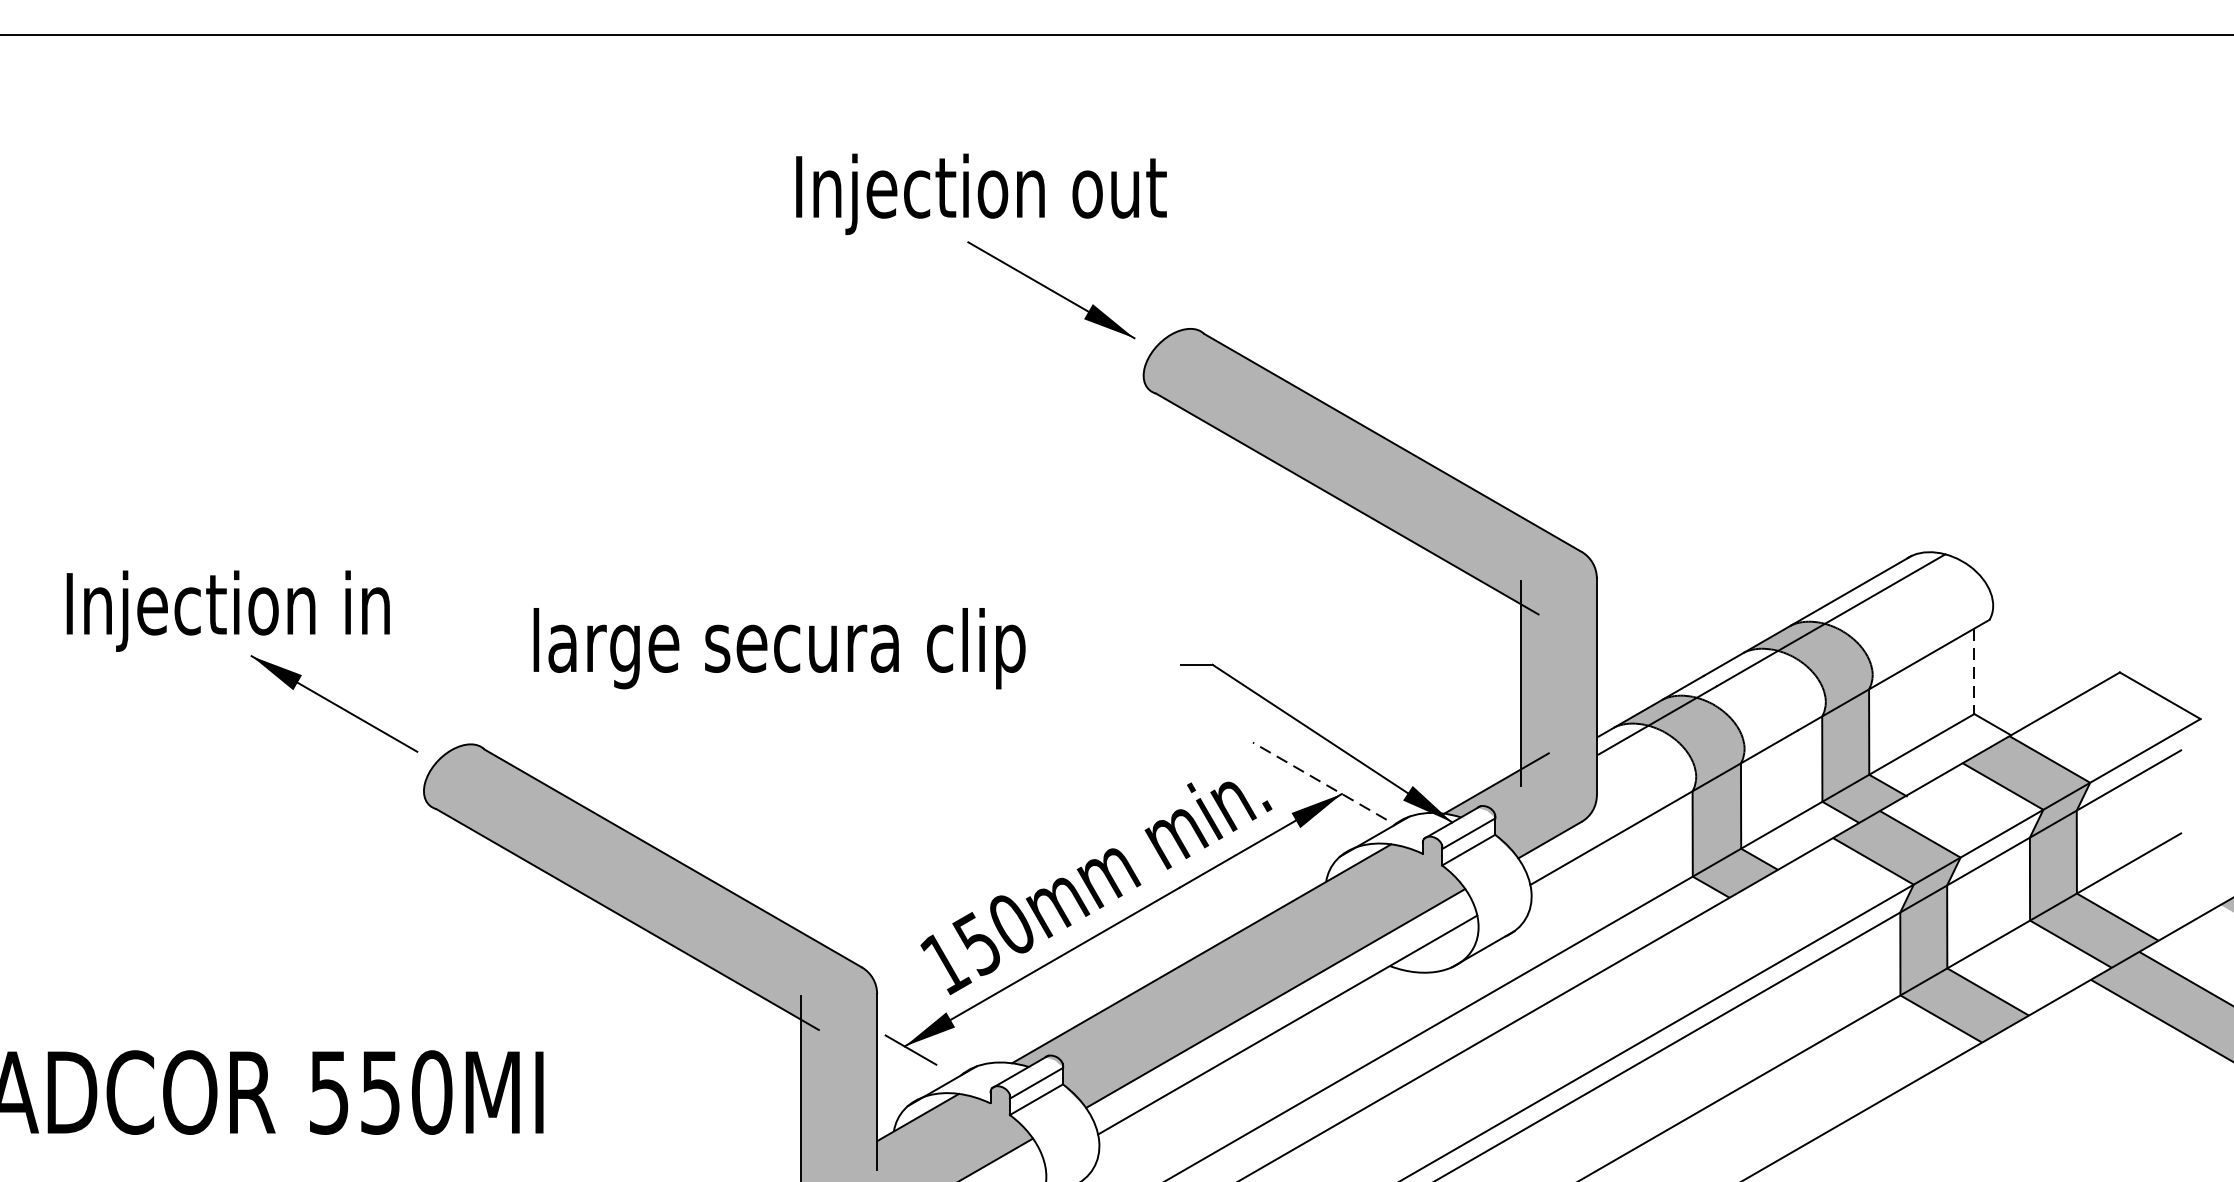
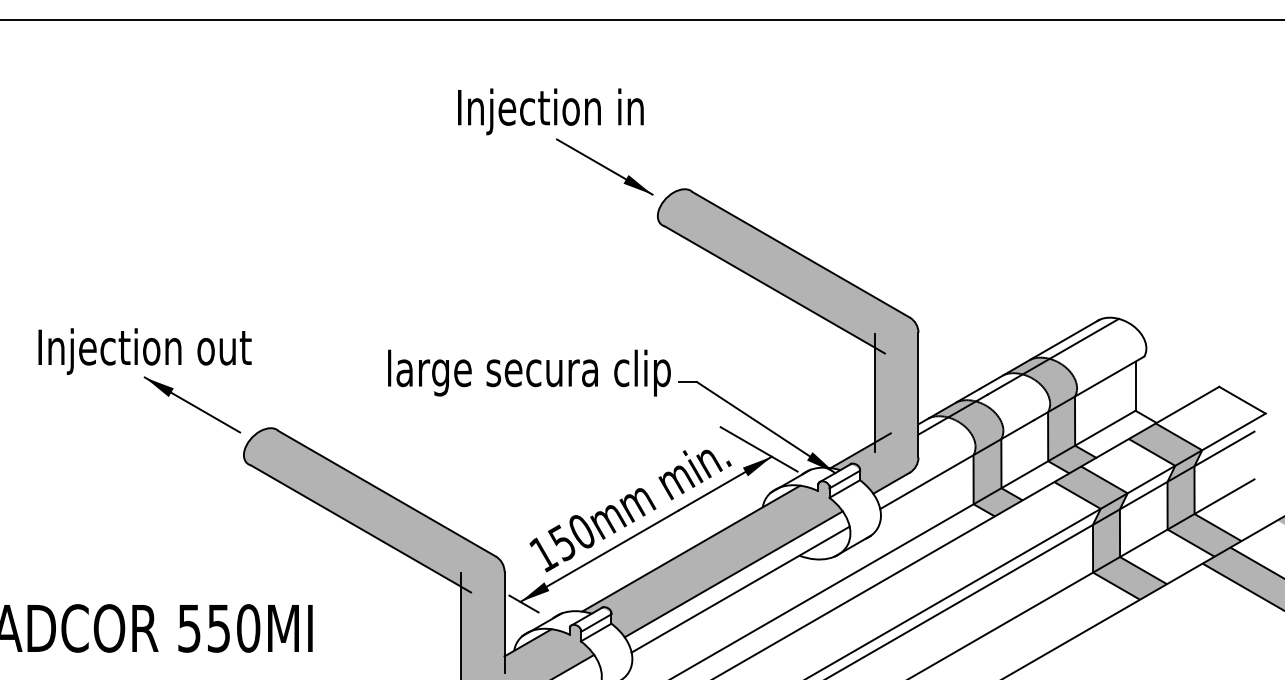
text: (1120, 184) -> (644, 106), Injection out -> Injection in
text: (390, 602) -> (224, 346), Injection in -> Injection out
text: (779, 647) -> (529, 372), moved
line: (1974, 671) -> (1135, 386), dashed -> solid
line: (1318, 781) -> (758, 449), dashed -> solid

